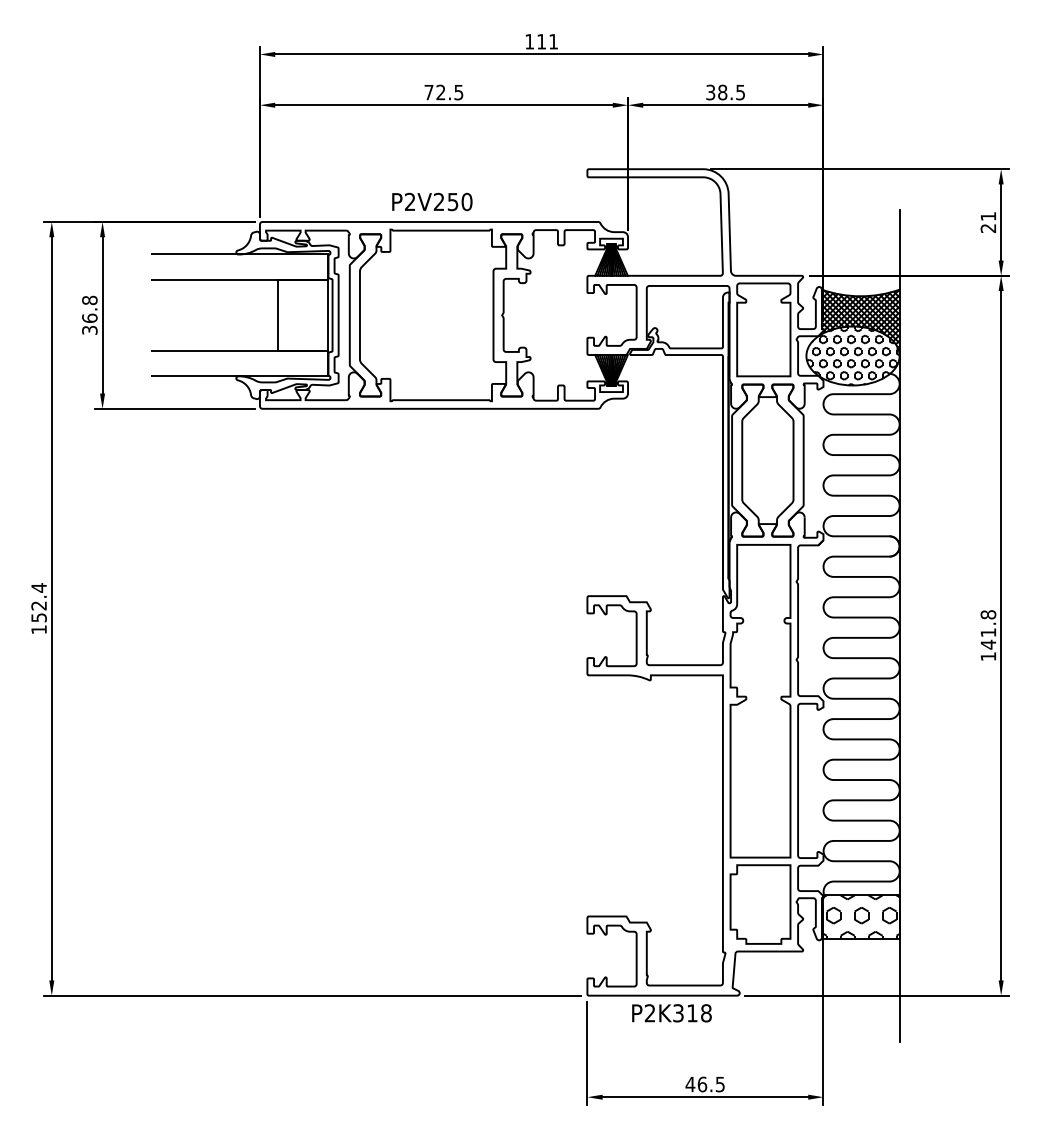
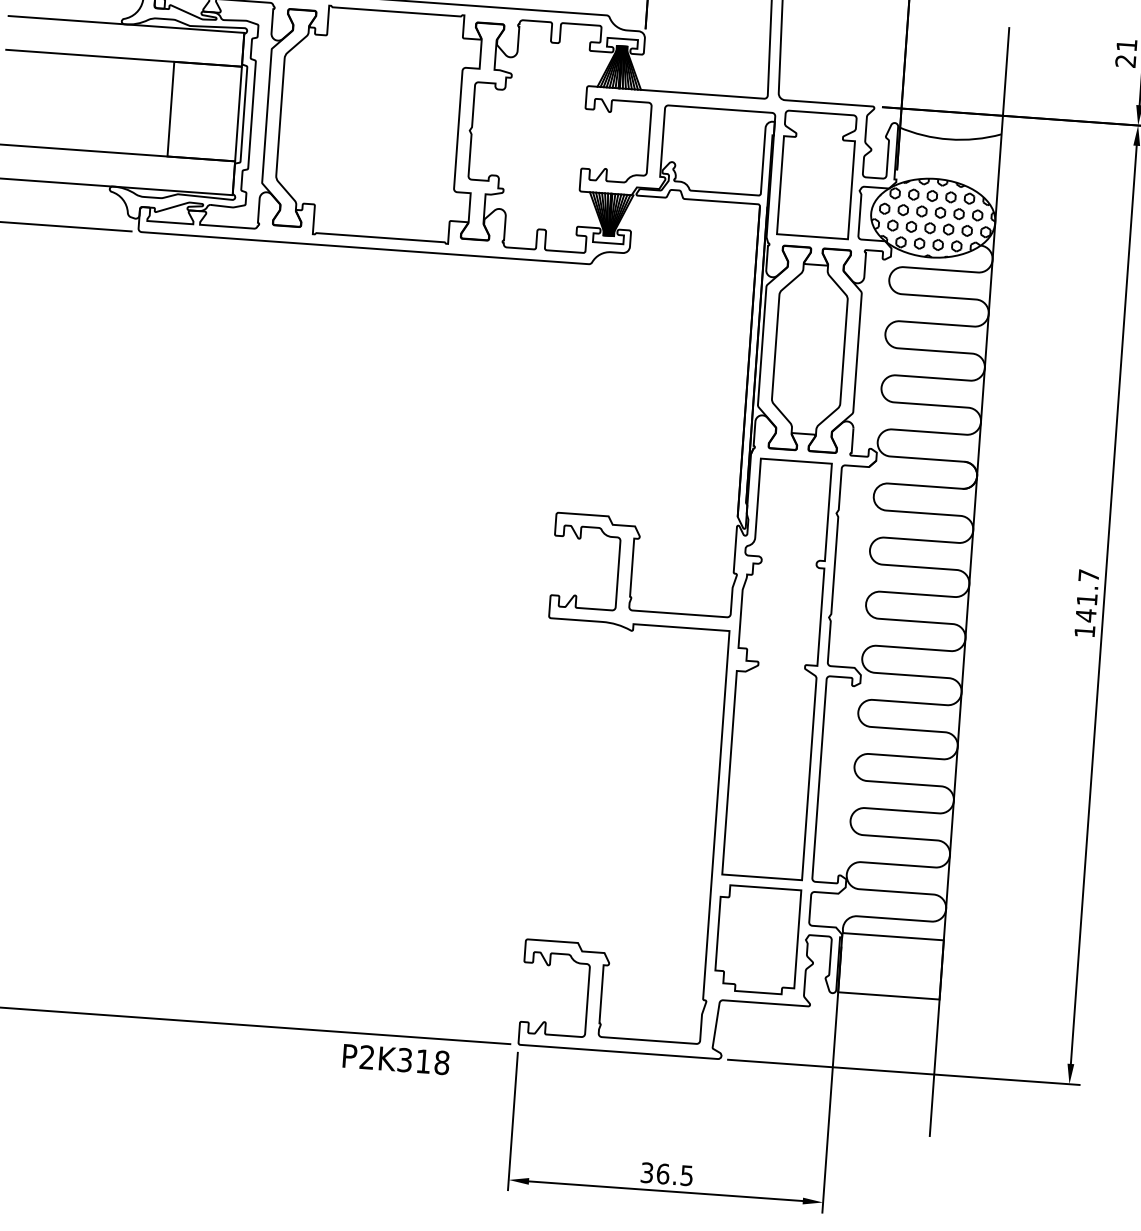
hatch: (858, 321) -> (943, 172), removed
text: (988, 614) -> (1088, 575), 141.8 -> 141.7
hatch: (861, 916) -> (891, 965), removed
text: (671, 1013) -> (395, 1059), moved
text: (690, 1084) -> (647, 1172), 46.5 -> 36.5

